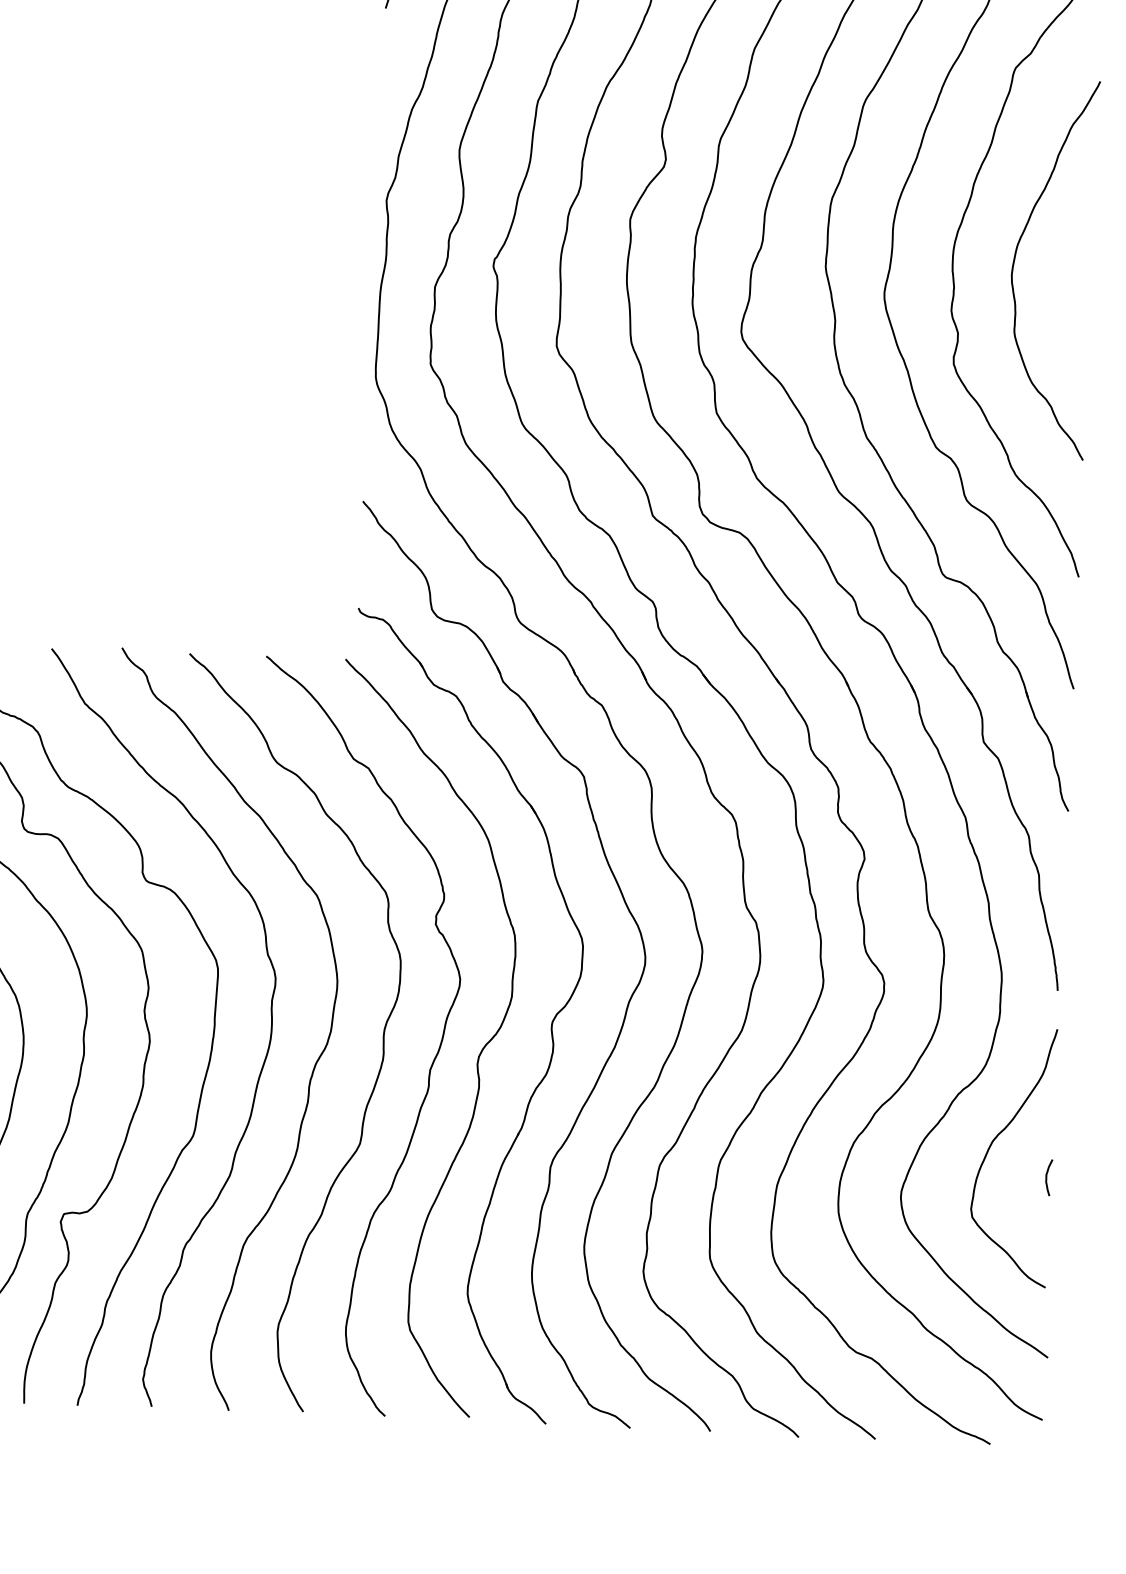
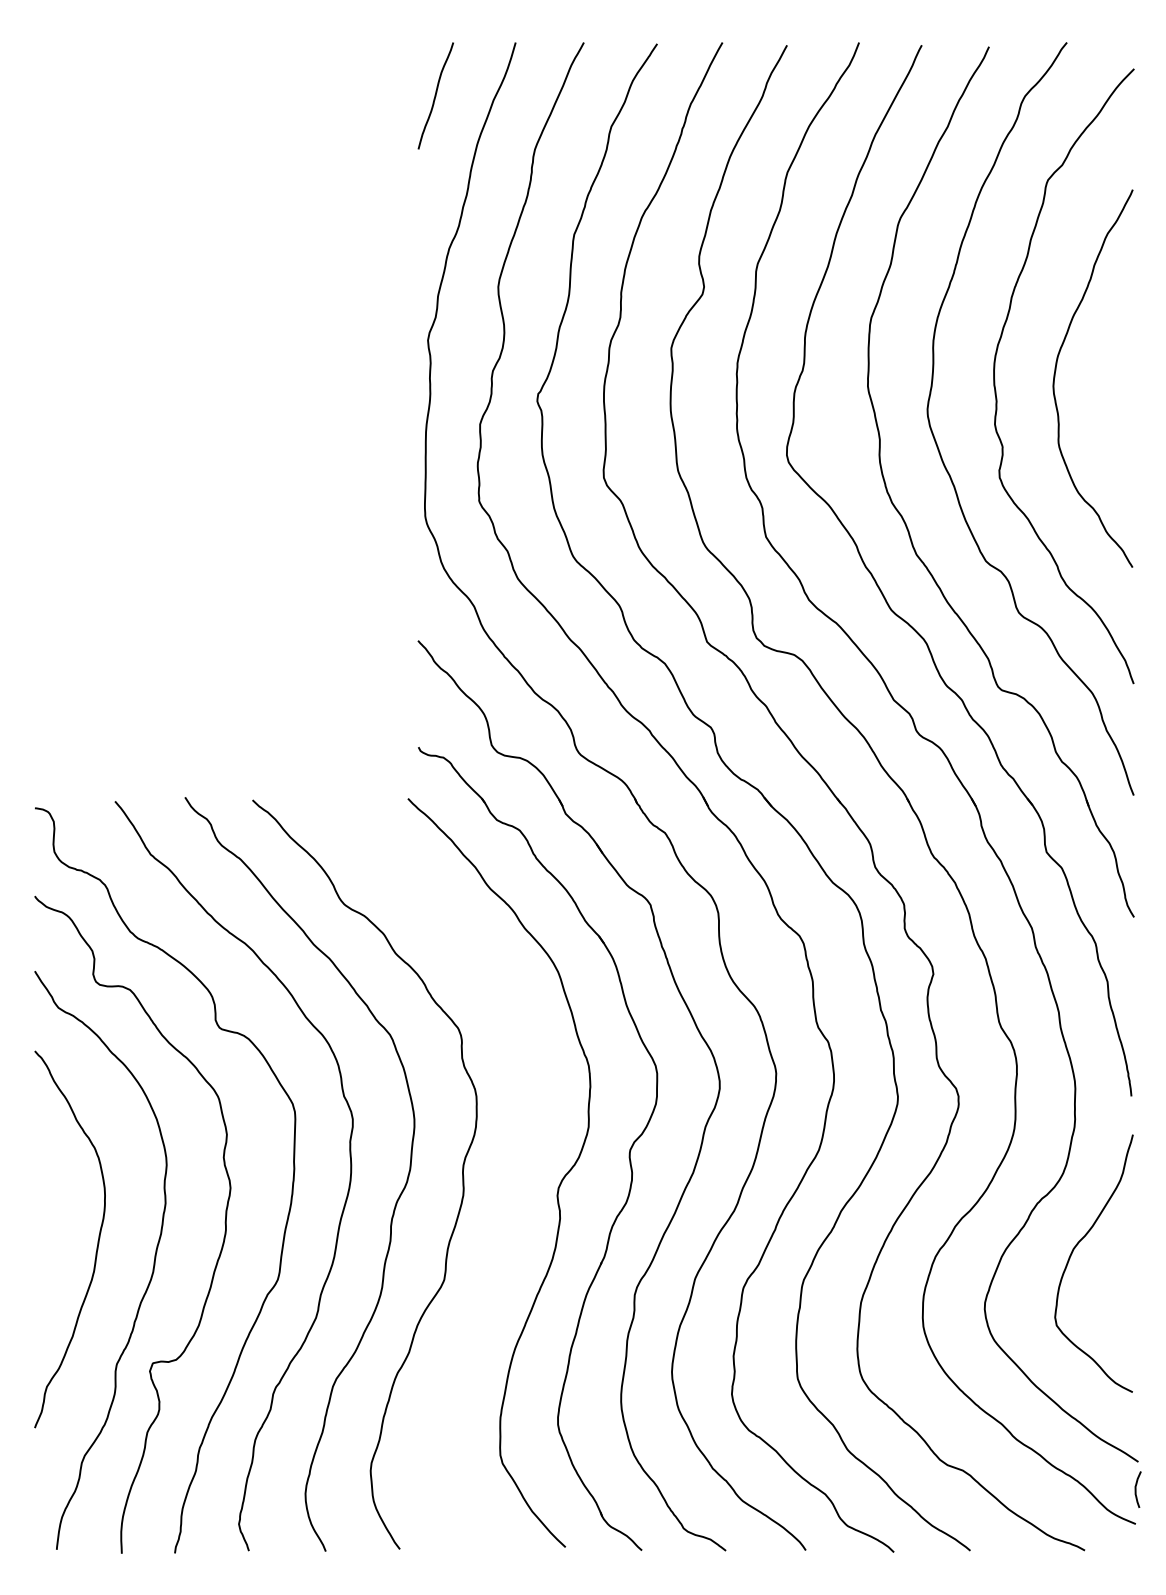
curve: (430, 1067) -> (510, 1200), removed
curve: (1047, 1177) -> (1136, 1489), moved

